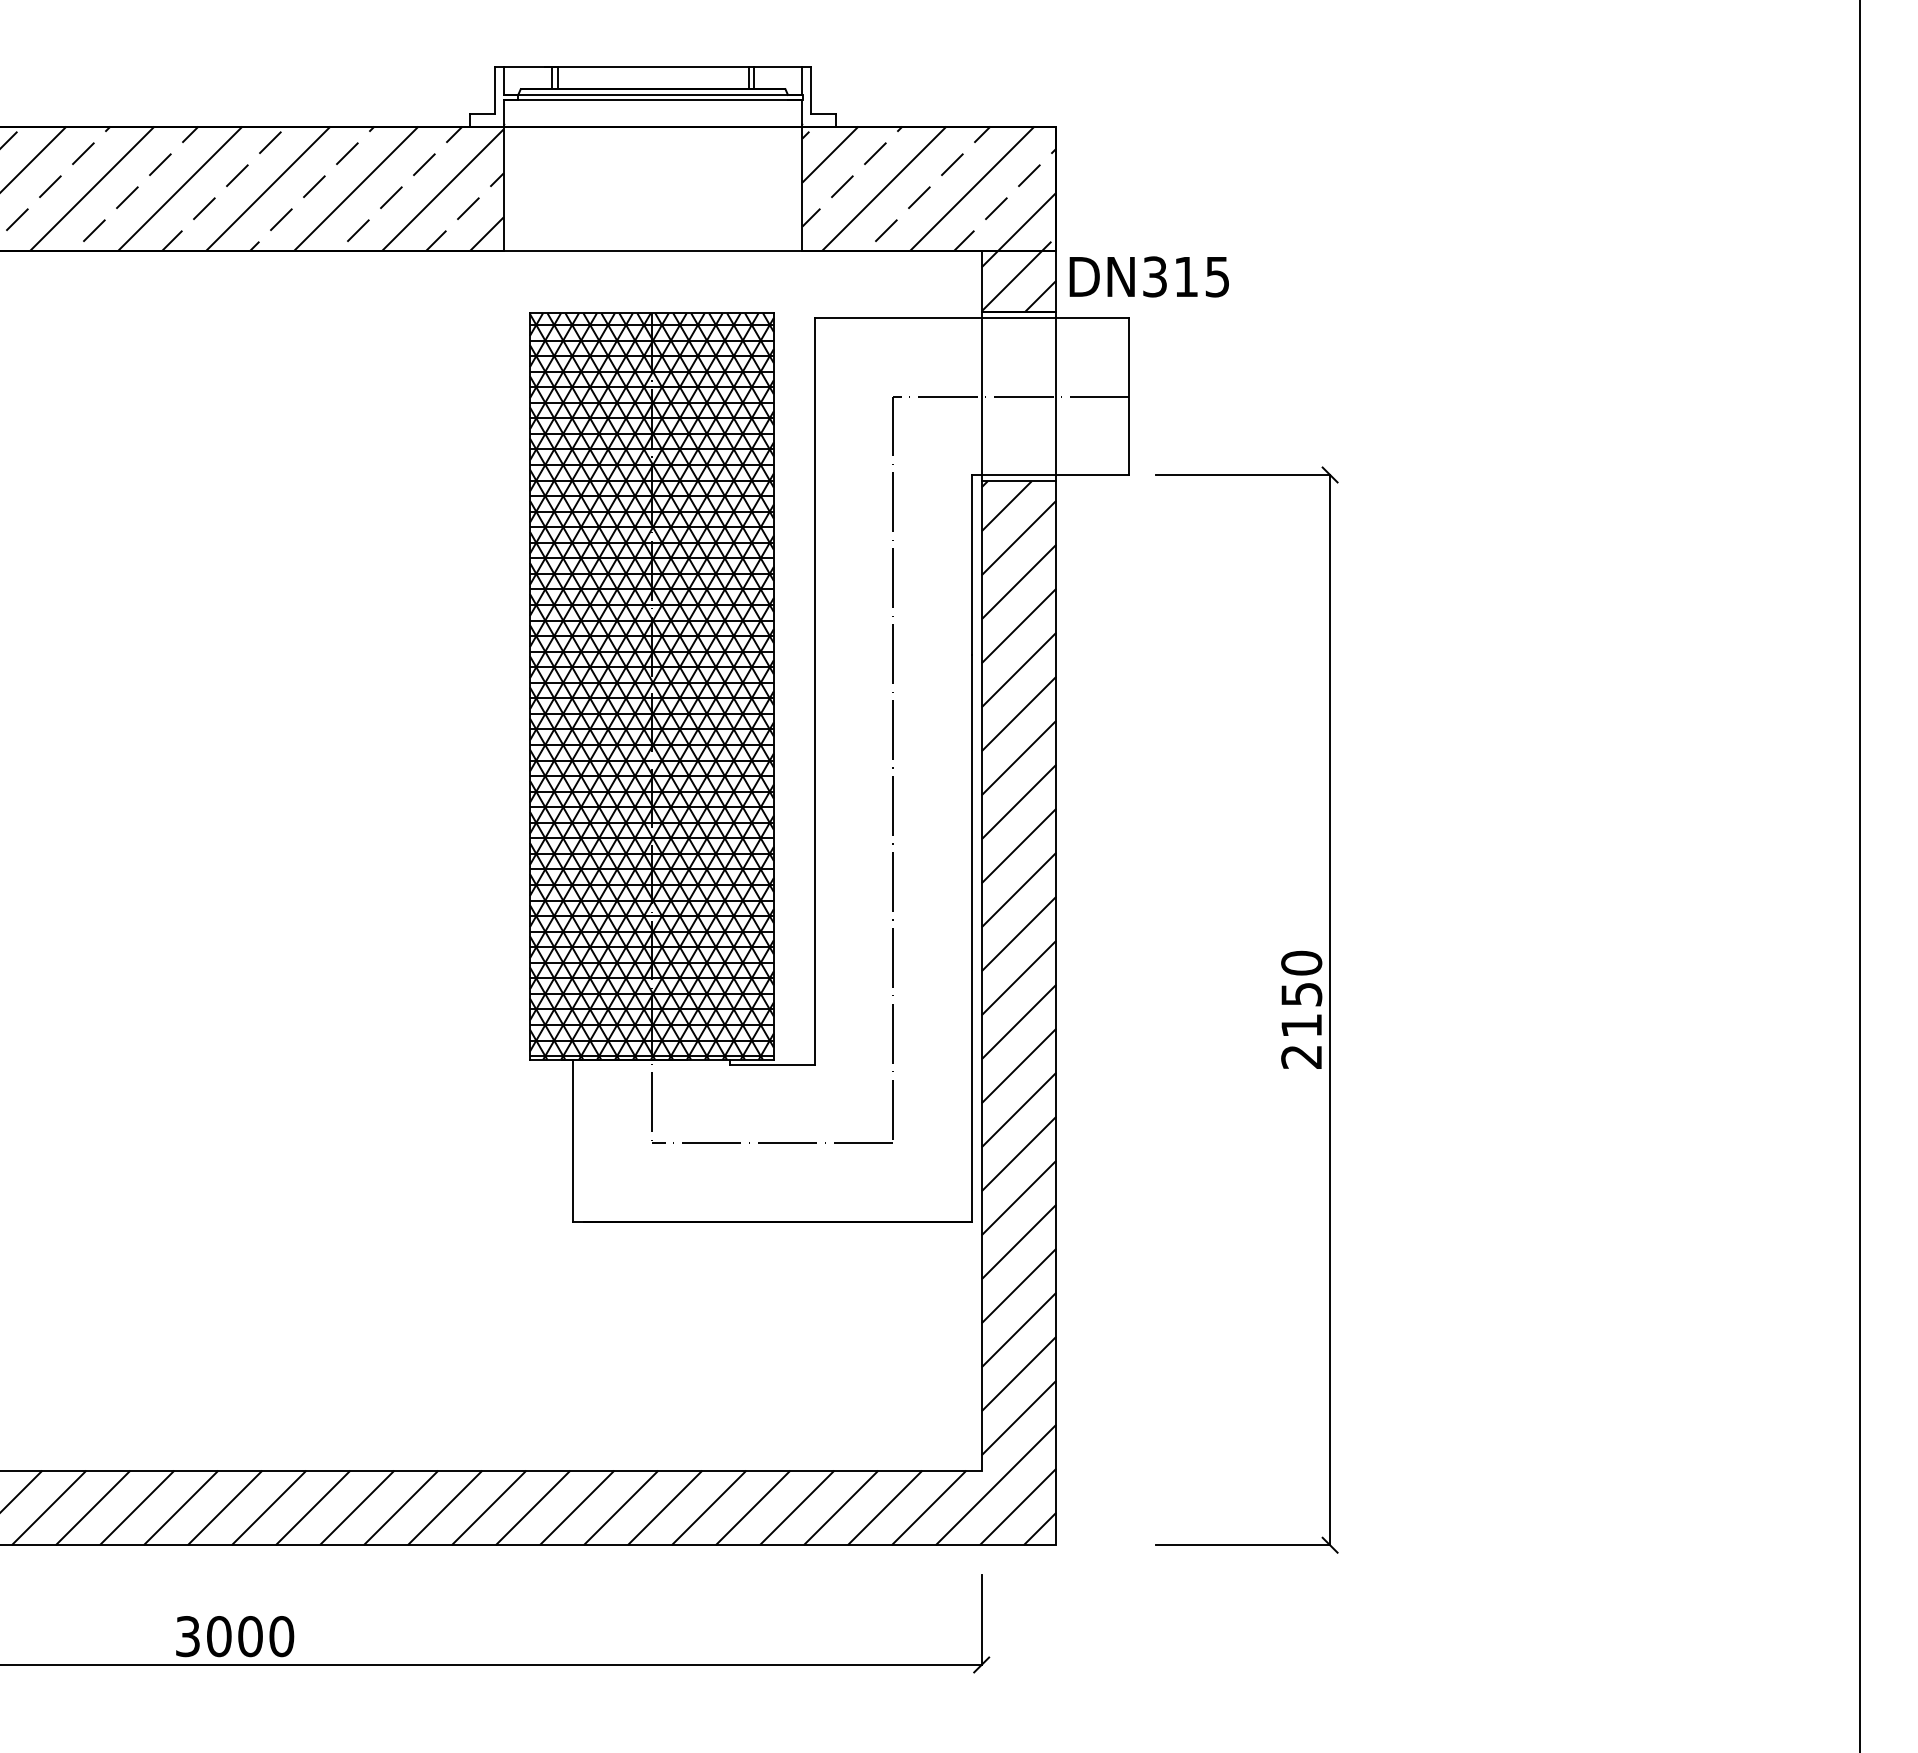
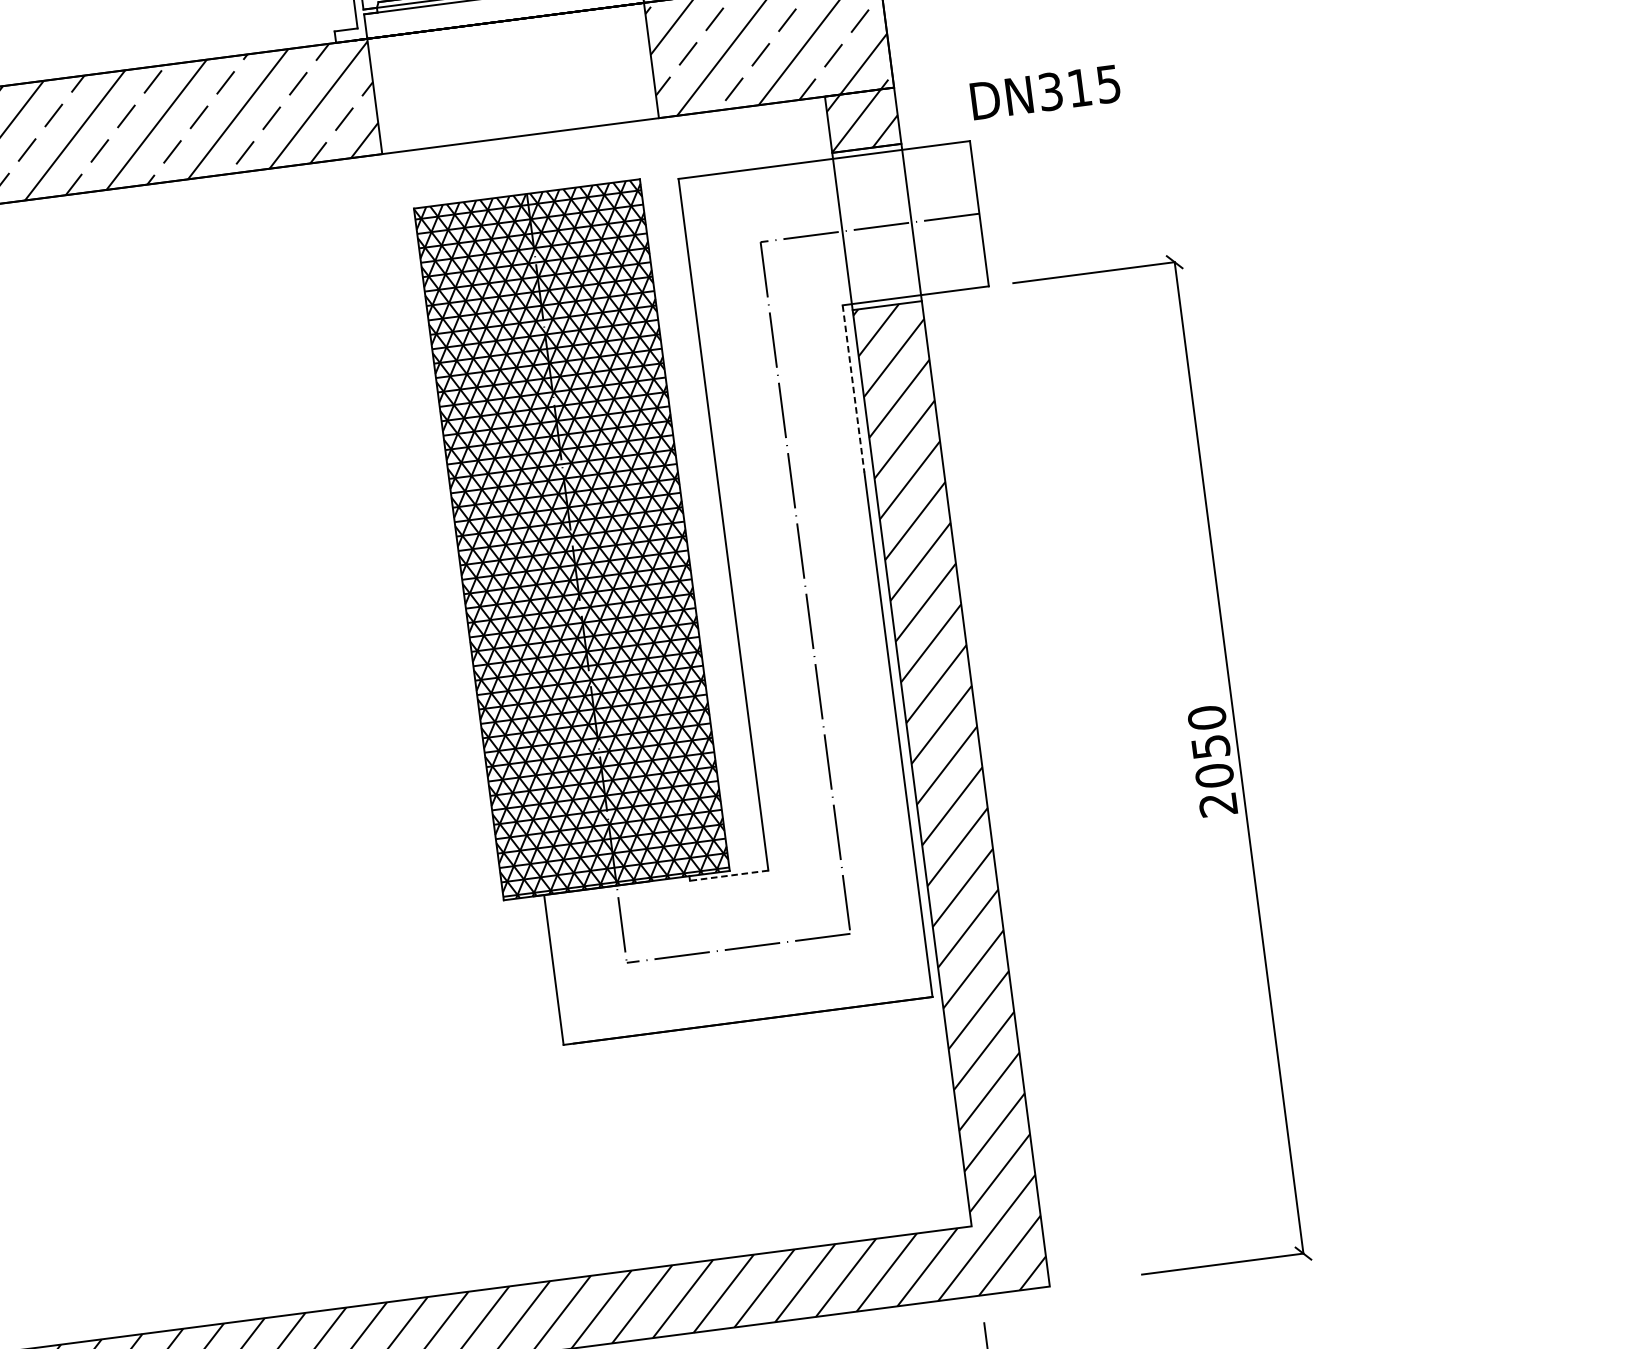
text: (1148, 276) -> (1044, 92), moved
line: (971, 565) -> (853, 389), solid -> dashed
text: (1301, 1025) -> (1214, 775), 2150 -> 2050
line: (772, 1064) -> (729, 875), solid -> dashed

